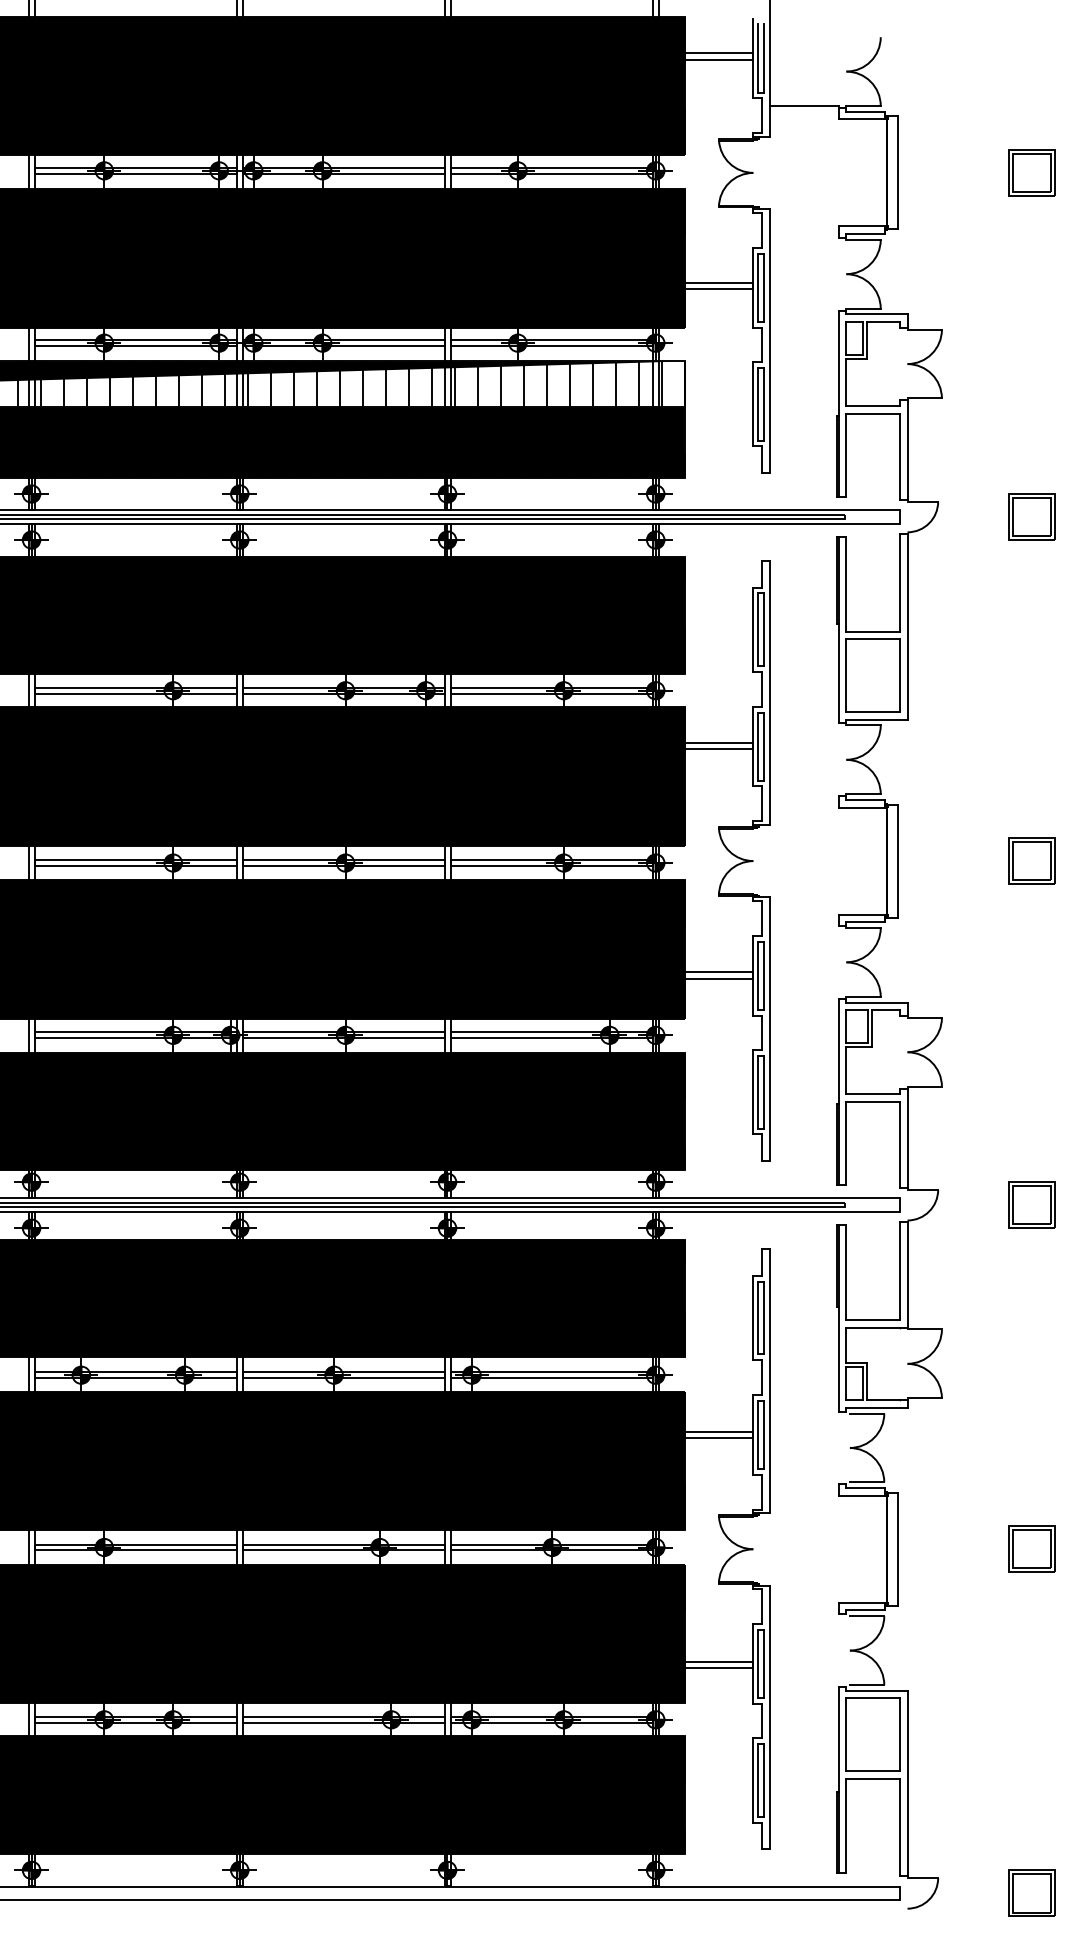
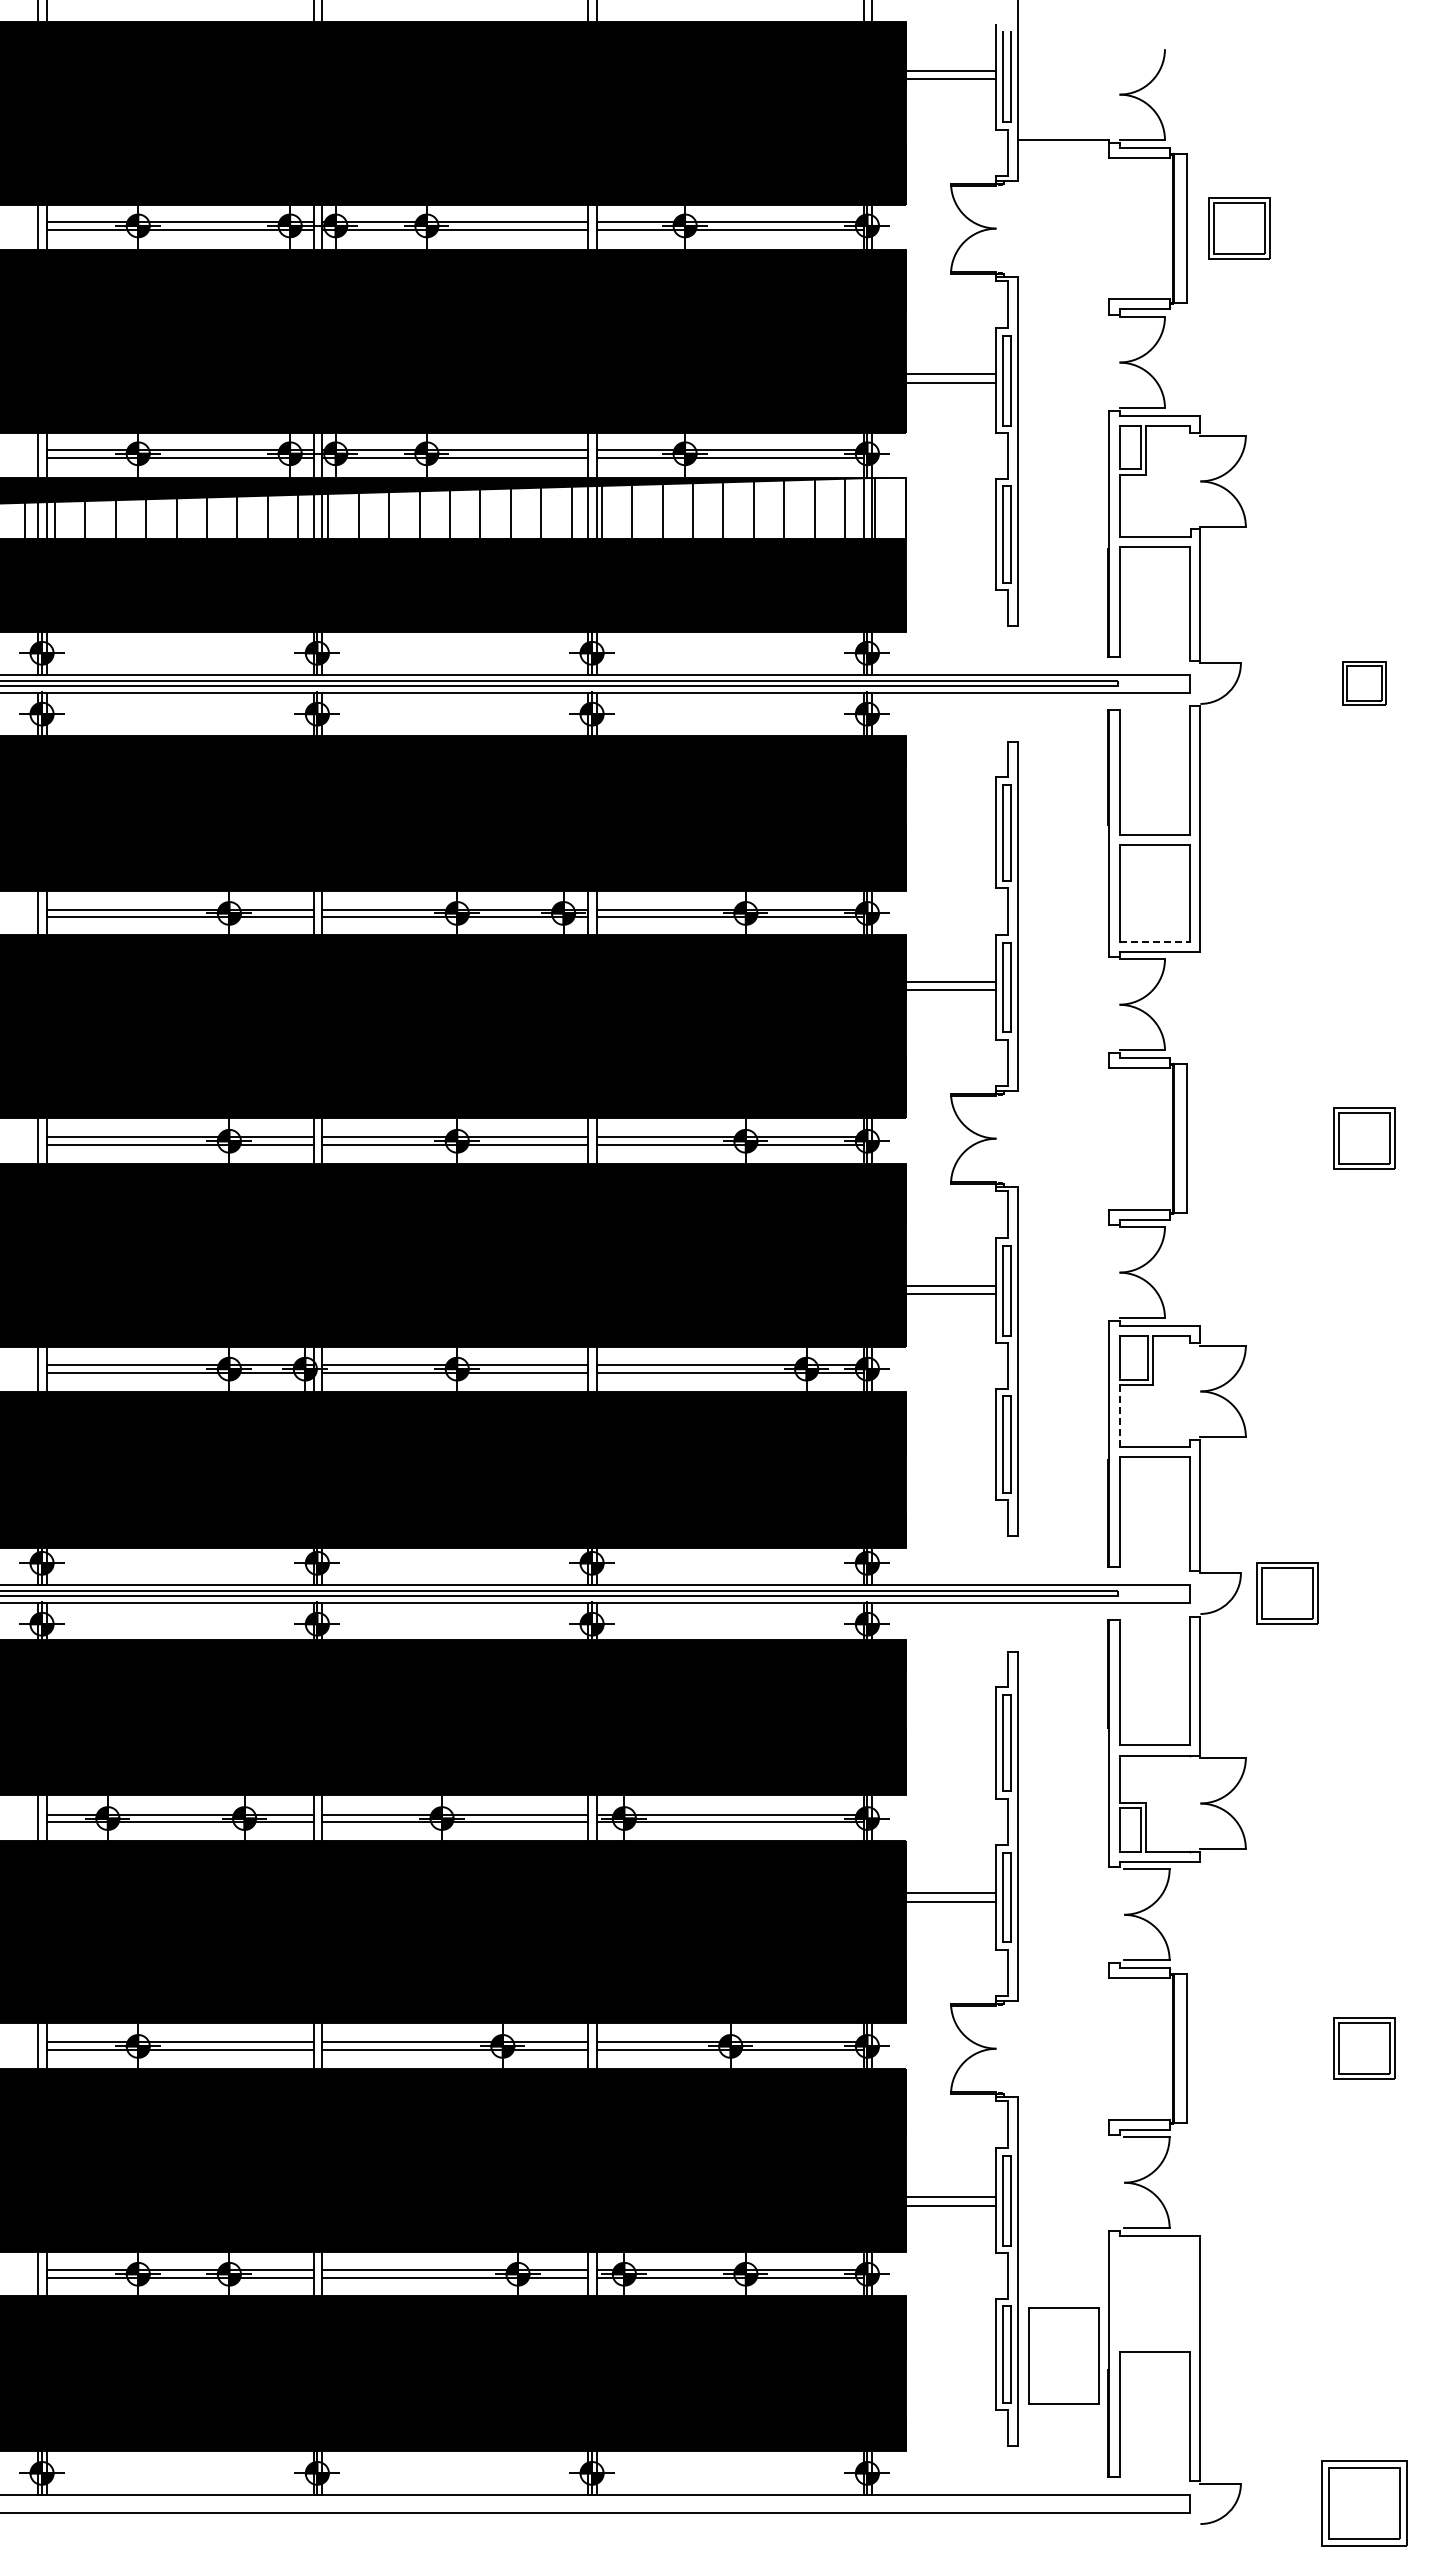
part: (1031, 172) -> (1239, 228), moved
part: (1031, 516) -> (1364, 683), size x0.7
line: (873, 711) -> (1155, 941), solid -> dashed
line: (846, 1070) -> (1119, 1415), solid -> dashed
part: (1031, 1205) -> (1287, 1593), moved
part: (872, 1734) -> (1063, 2355), moved
part: (1031, 1893) -> (1364, 2503), size x1.4

